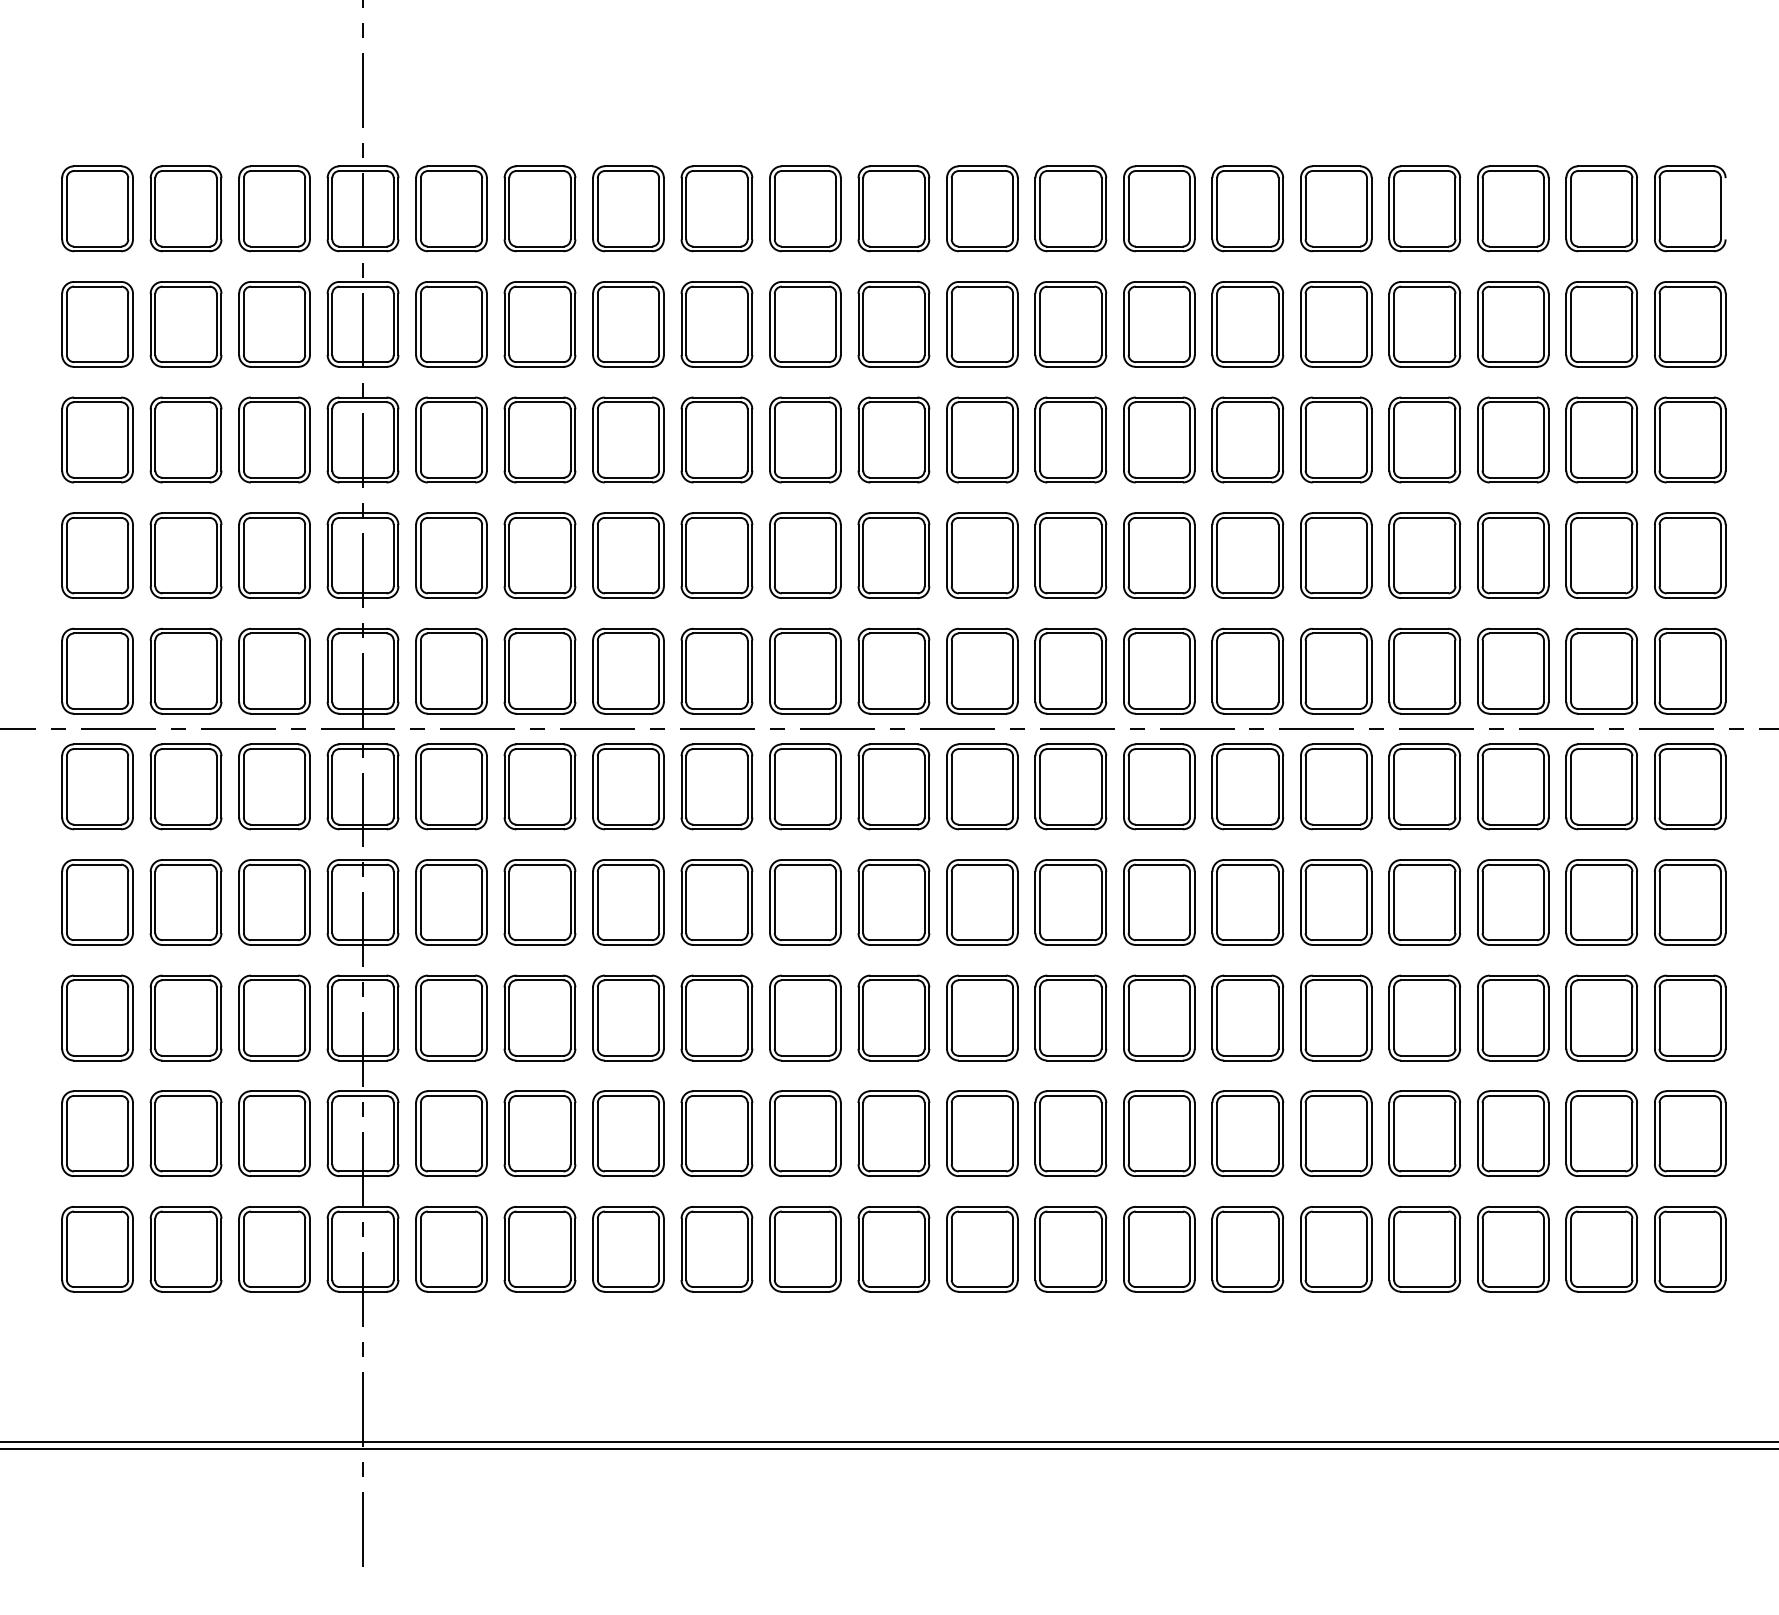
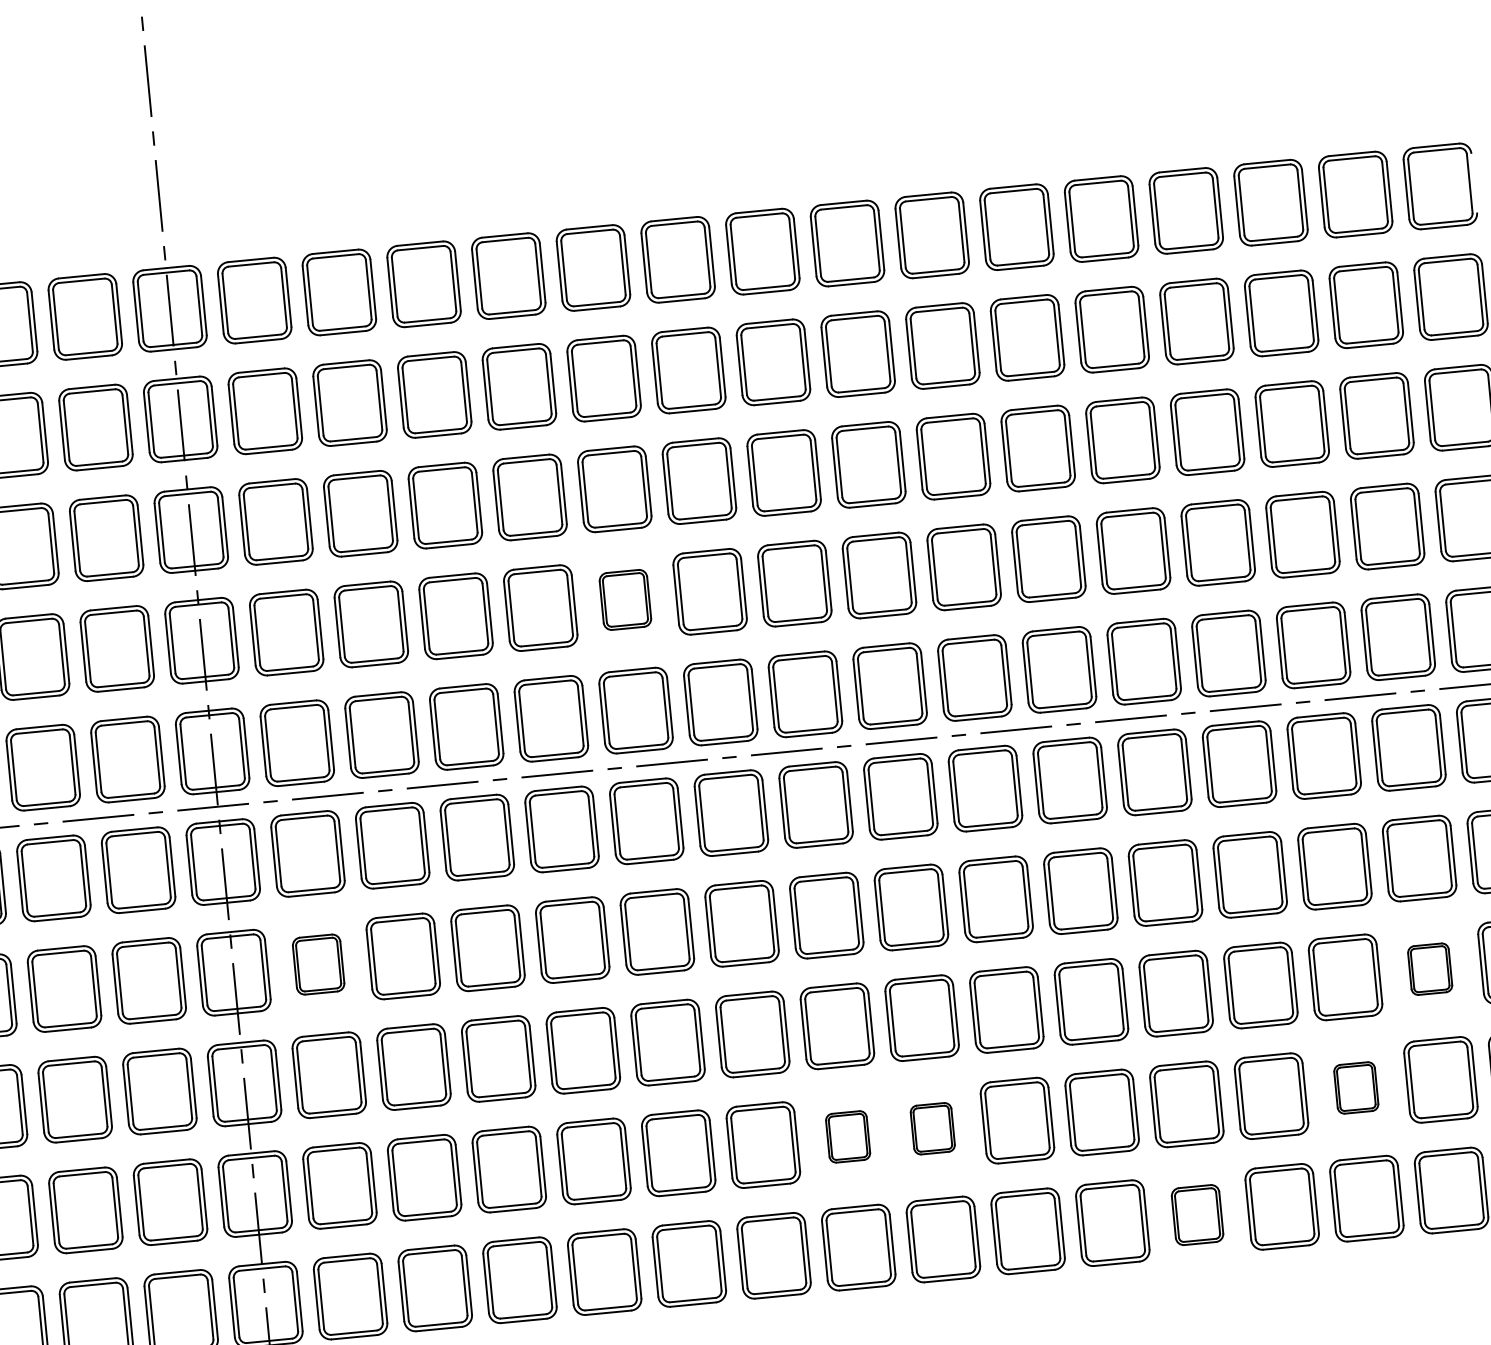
part: (805, 555) -> (625, 599), size x0.7
part: (451, 902) -> (318, 964), size x0.7
part: (1601, 1017) -> (1429, 968), size x0.6
part: (982, 1133) -> (848, 1136), size x0.6
part: (1070, 1133) -> (932, 1128), size x0.6
part: (1513, 1133) -> (1356, 1087), size x0.6
part: (1336, 1249) -> (1197, 1215), size x0.7

